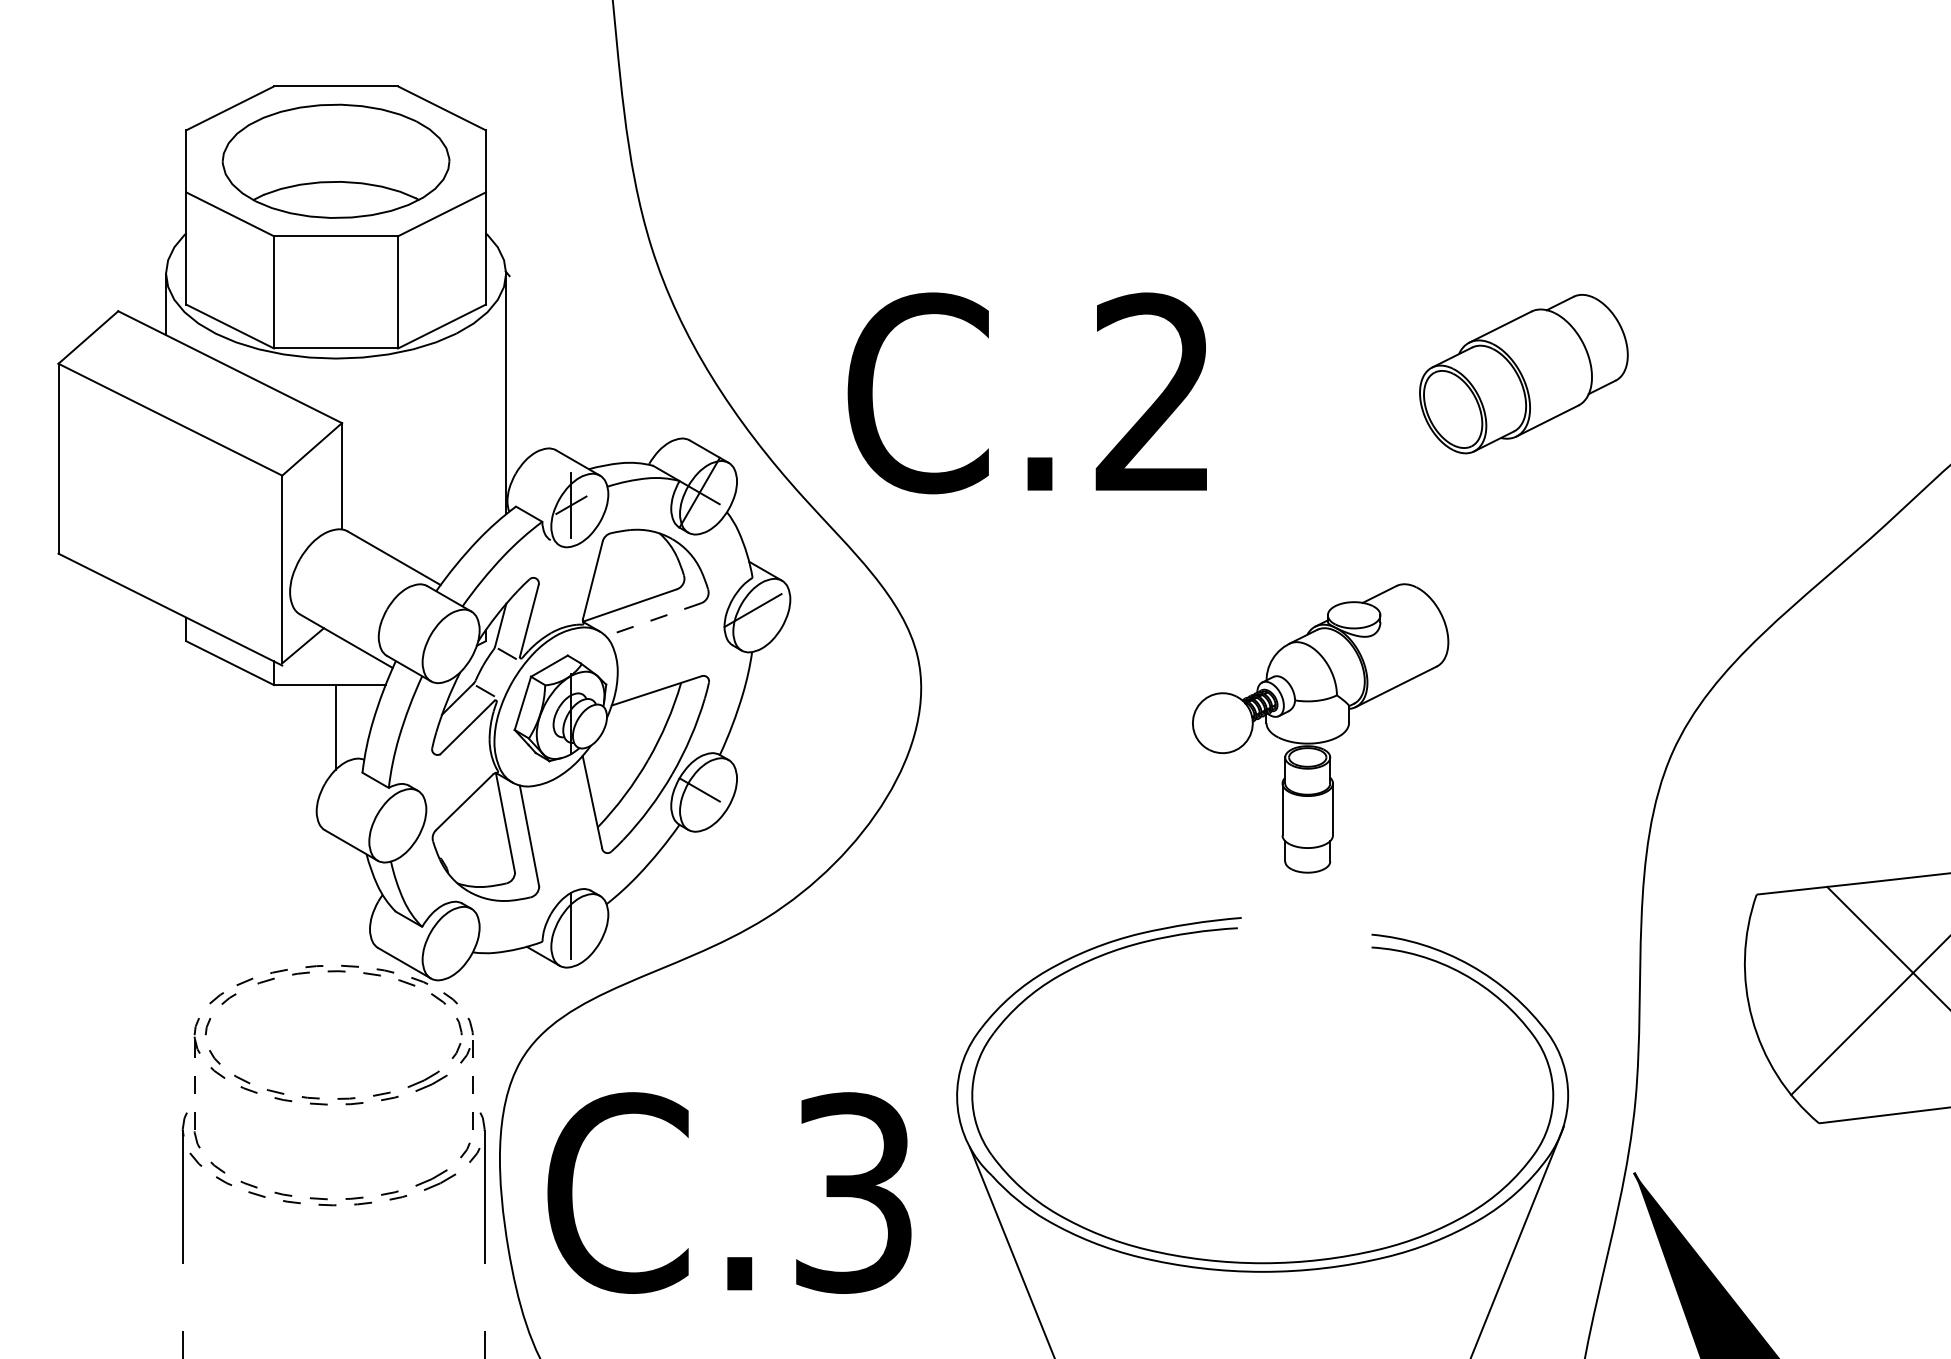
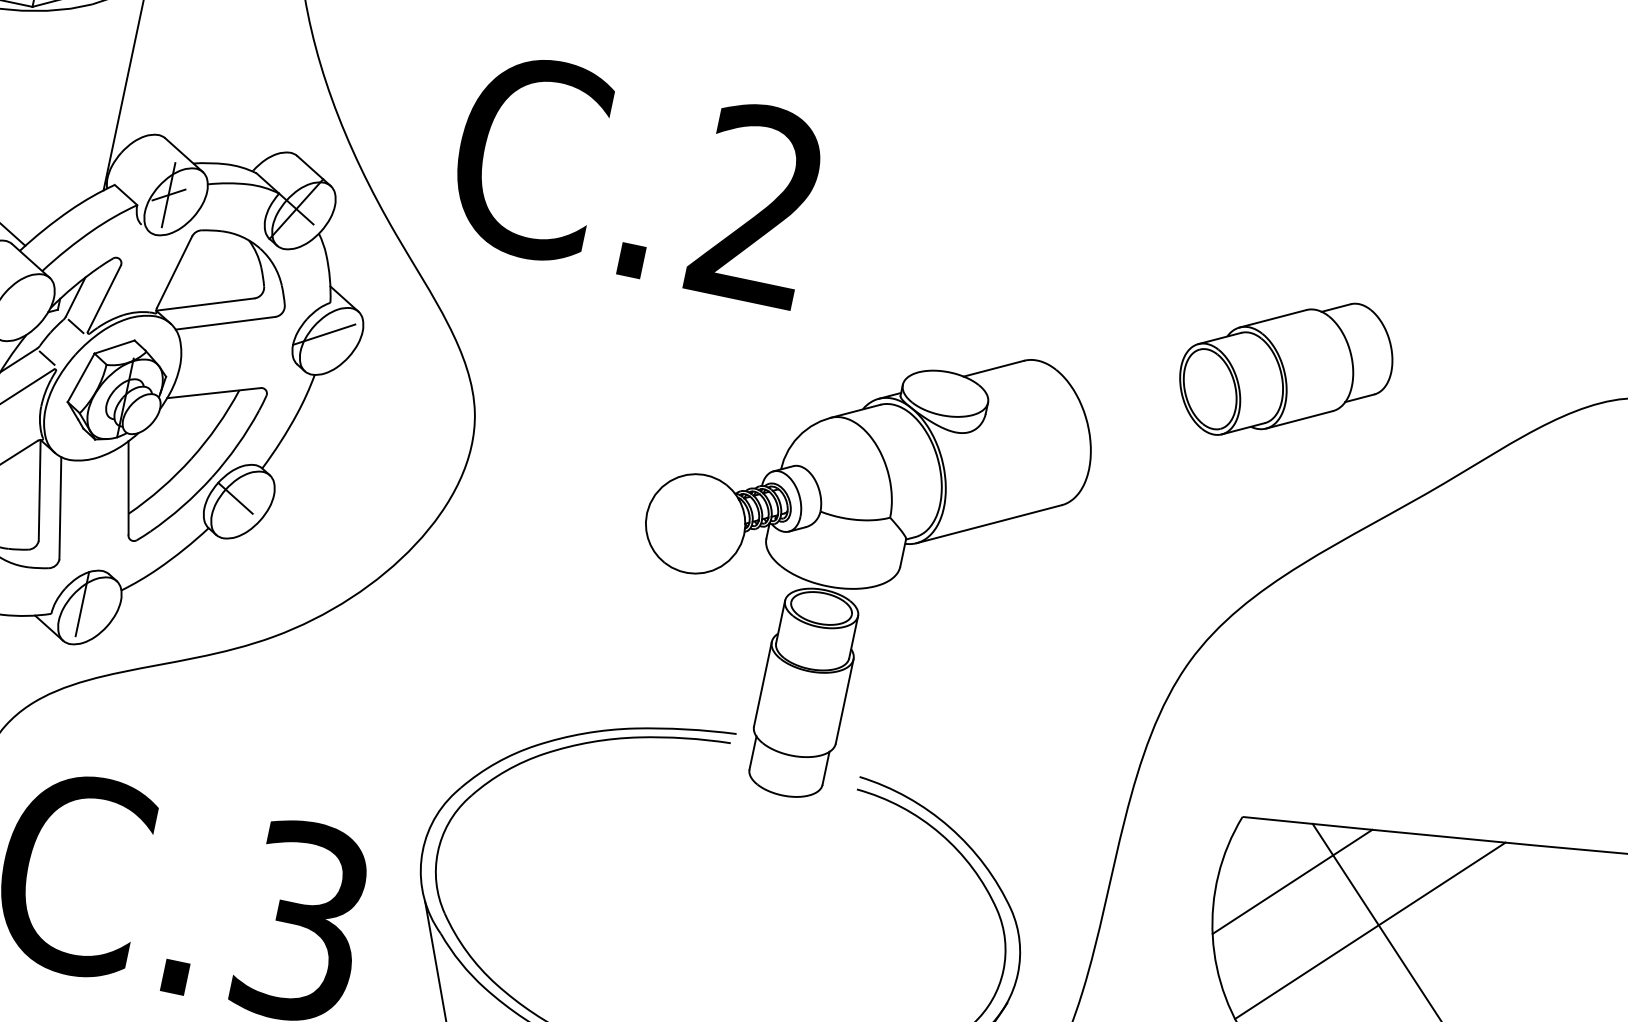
part: (1523, 374) -> (1285, 369), moved
line: (653, 619) -> (225, 323), dashed -> solid
part: (1320, 728) -> (852, 565), size x1.67
line: (1819, 947) -> (1292, 881), added

